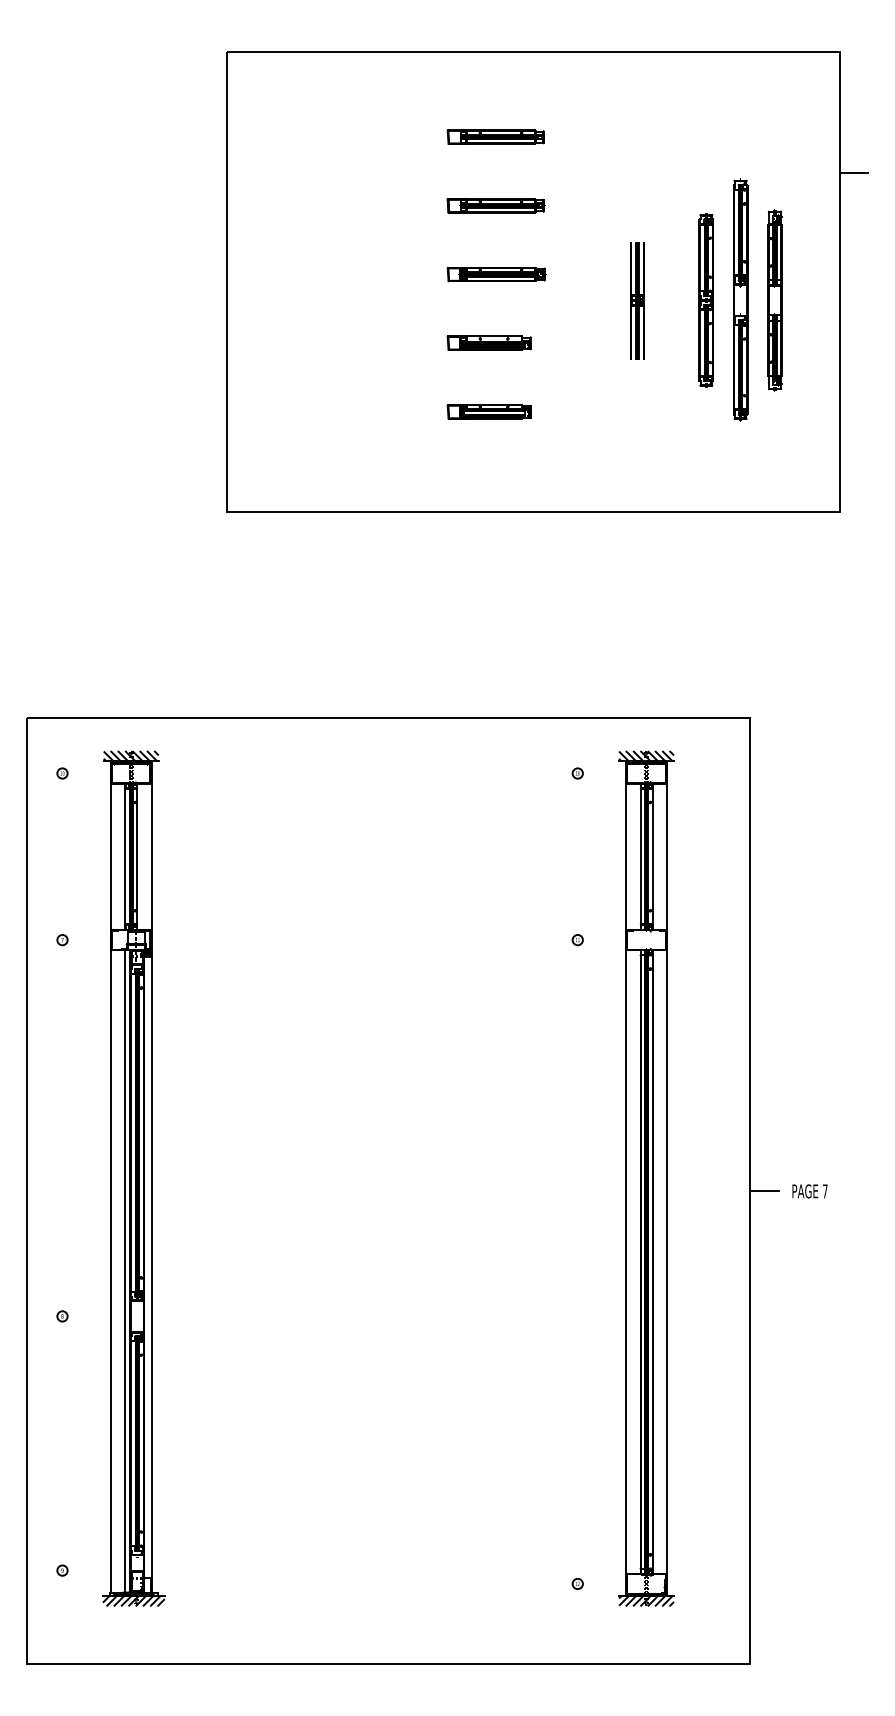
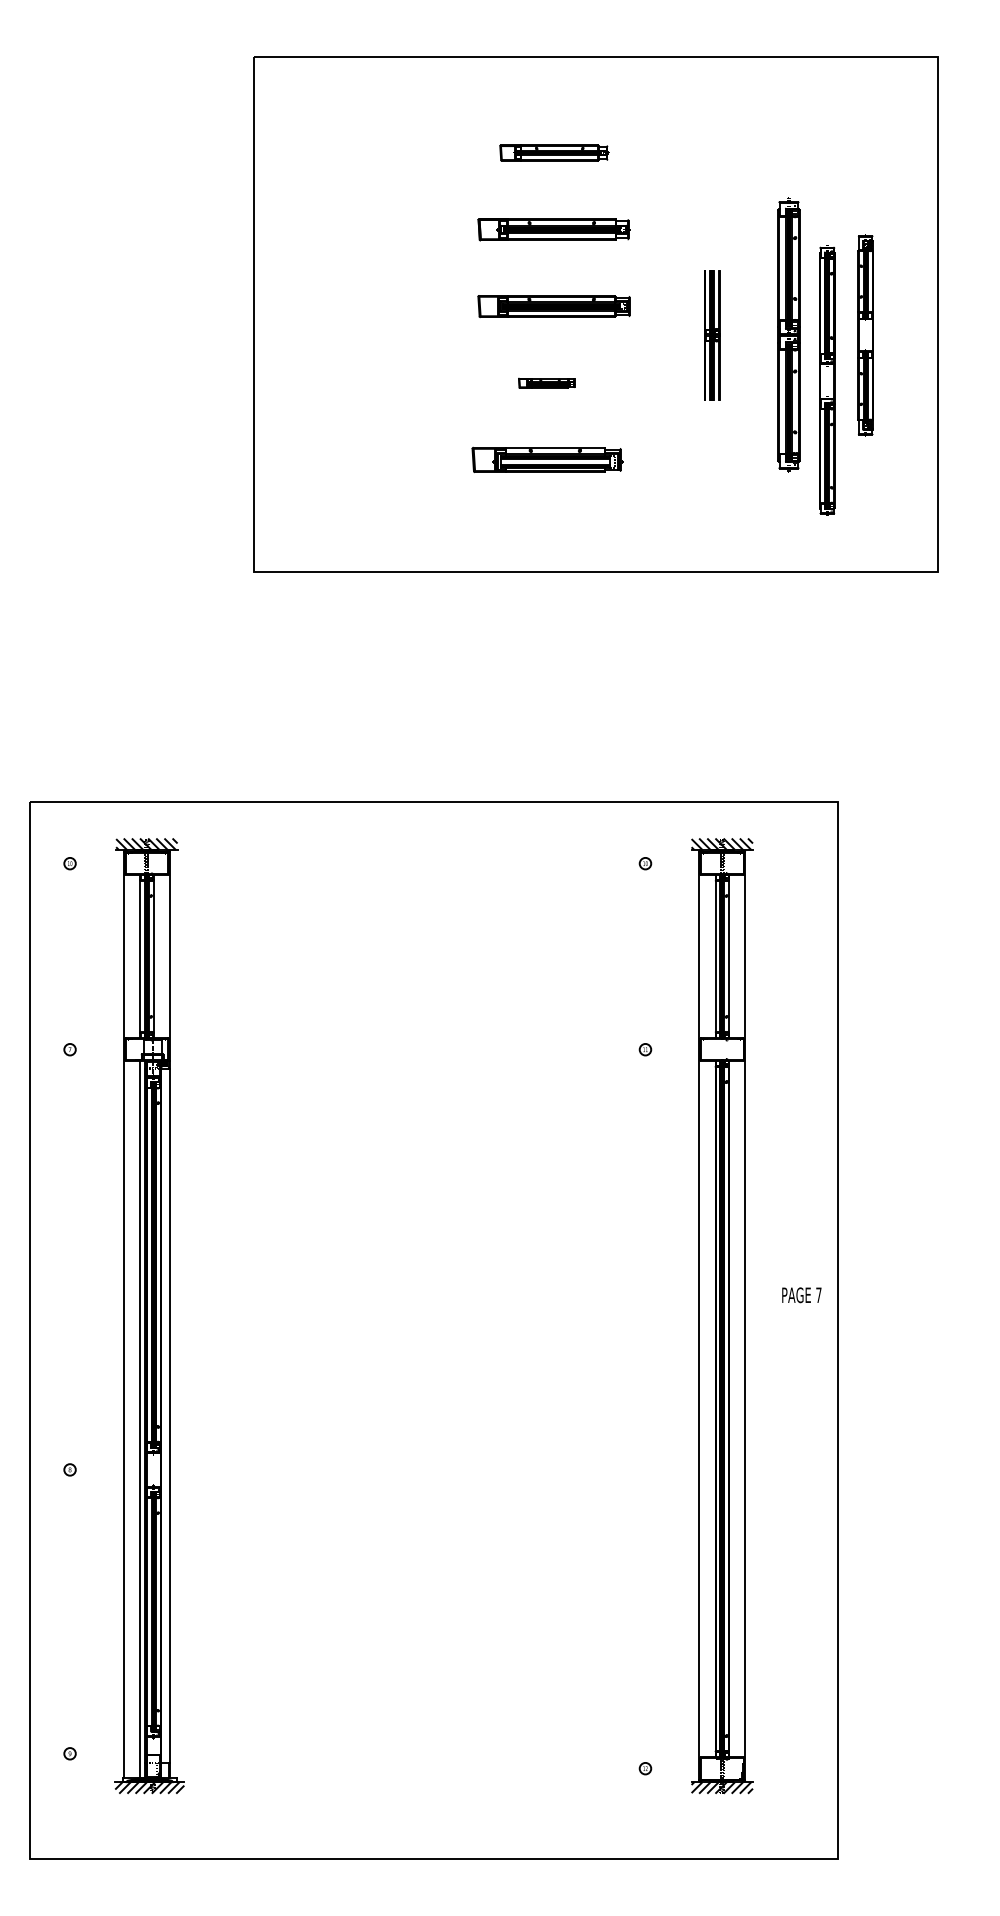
line: (853, 173) -> (953, 193), removed
part: (496, 205) -> (554, 229), size x1.4
part: (496, 274) -> (554, 306), size x1.4
part: (740, 299) -> (827, 380), moved
part: (705, 300) -> (788, 335), size x1.4
part: (489, 342) -> (546, 382), size x0.6
part: (489, 411) -> (546, 459), size x1.6
line: (764, 1191) -> (853, 1330), removed
text: (809, 1191) -> (801, 1295), moved

